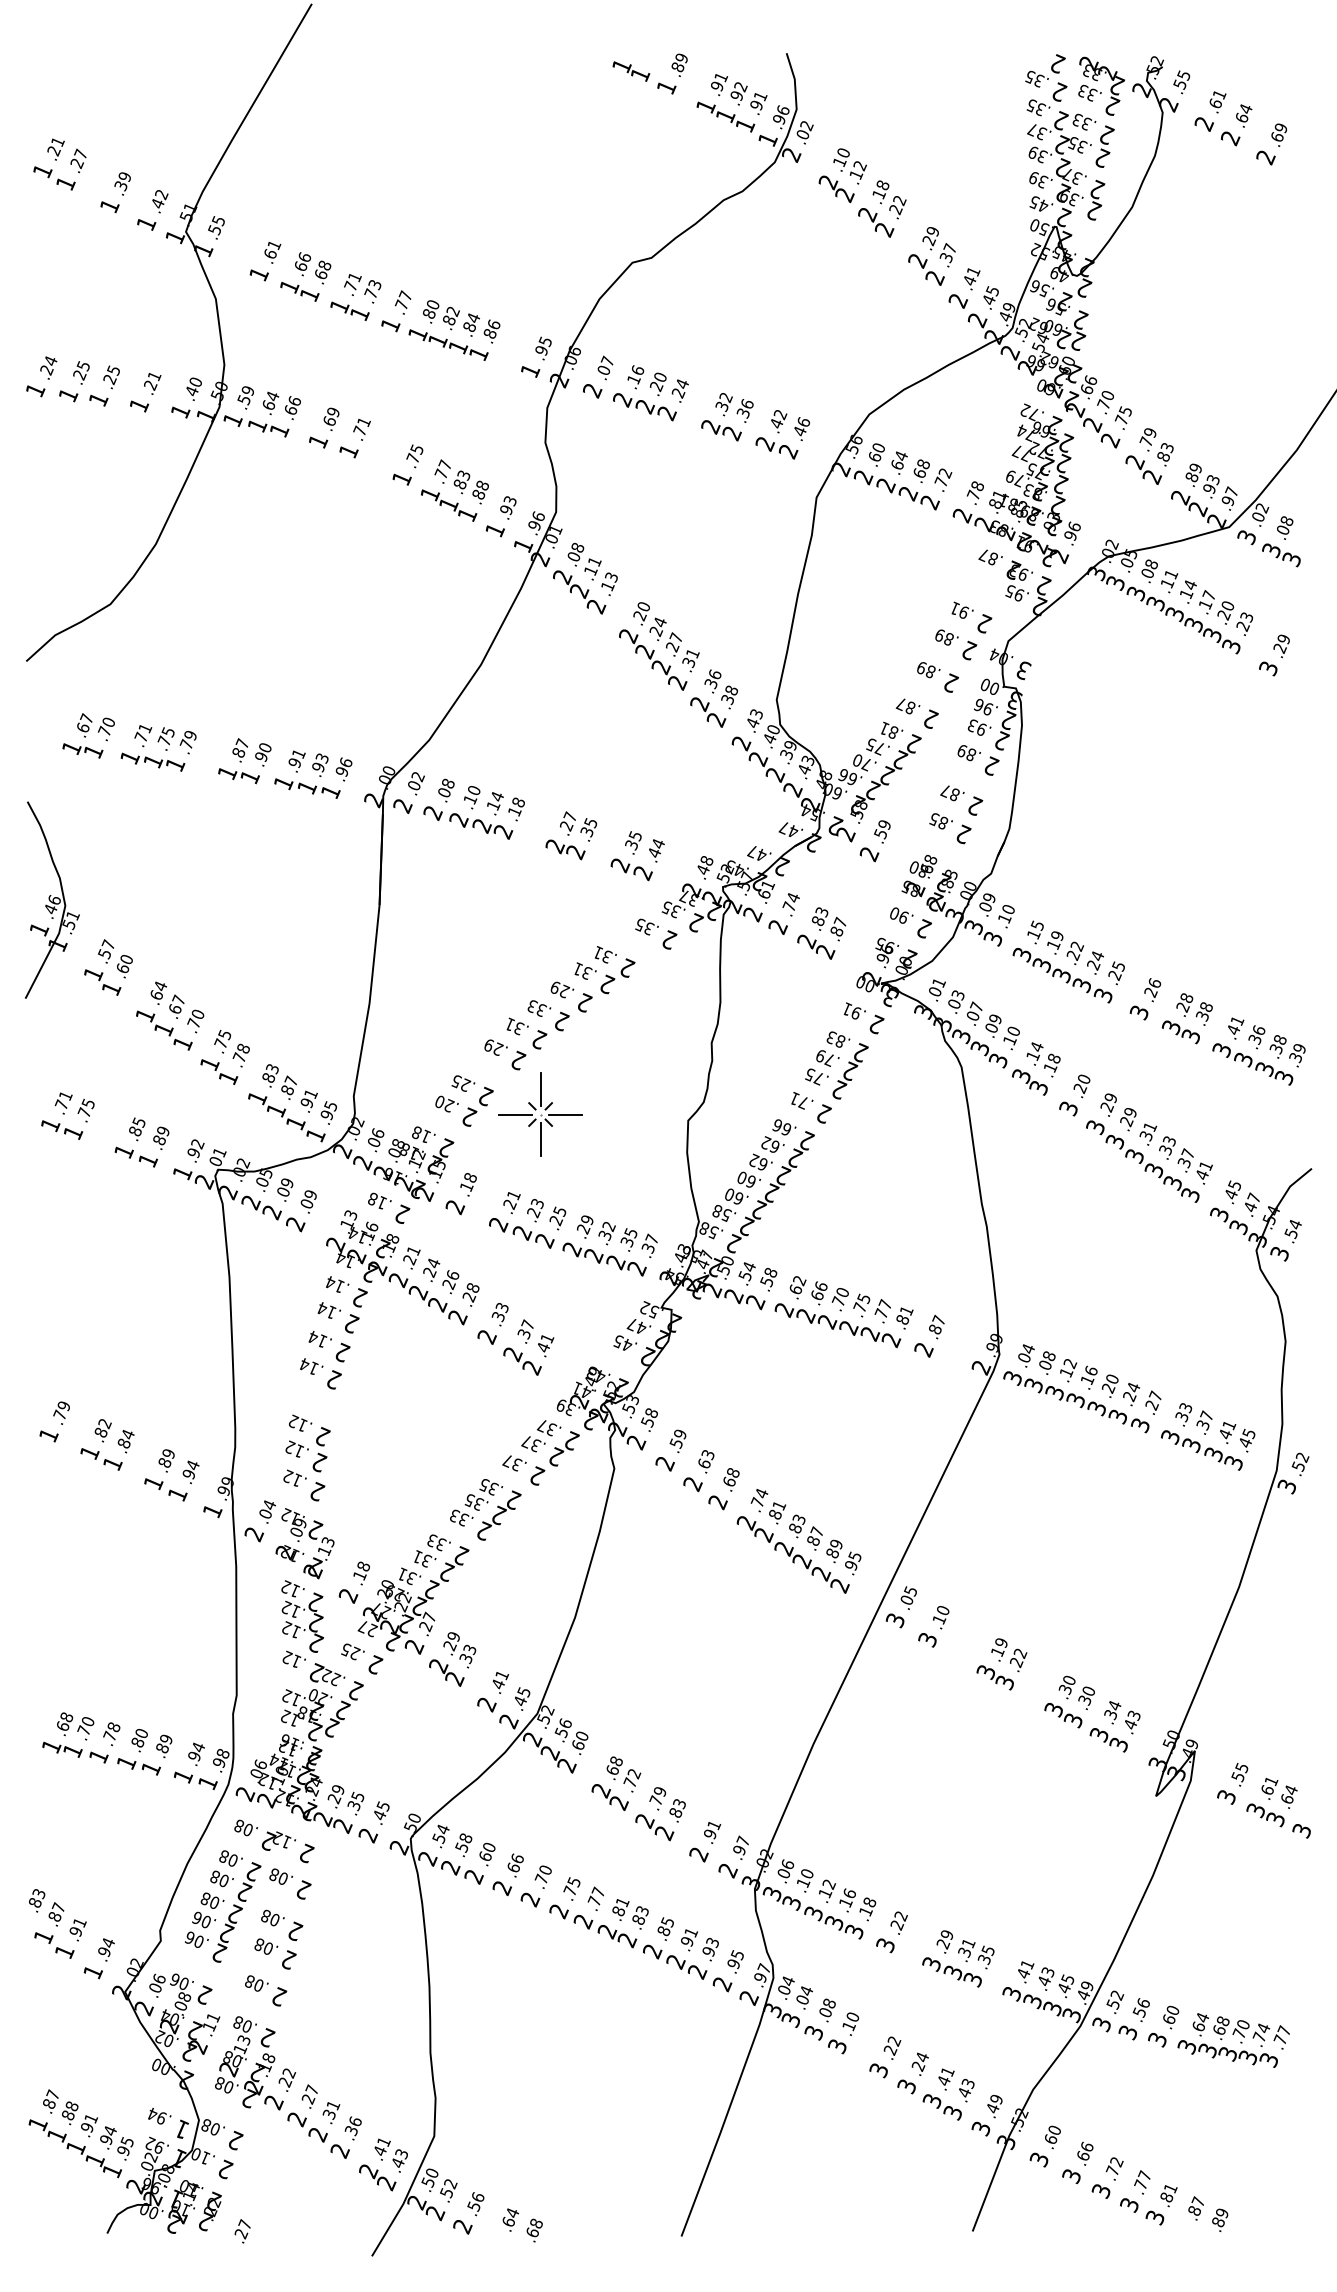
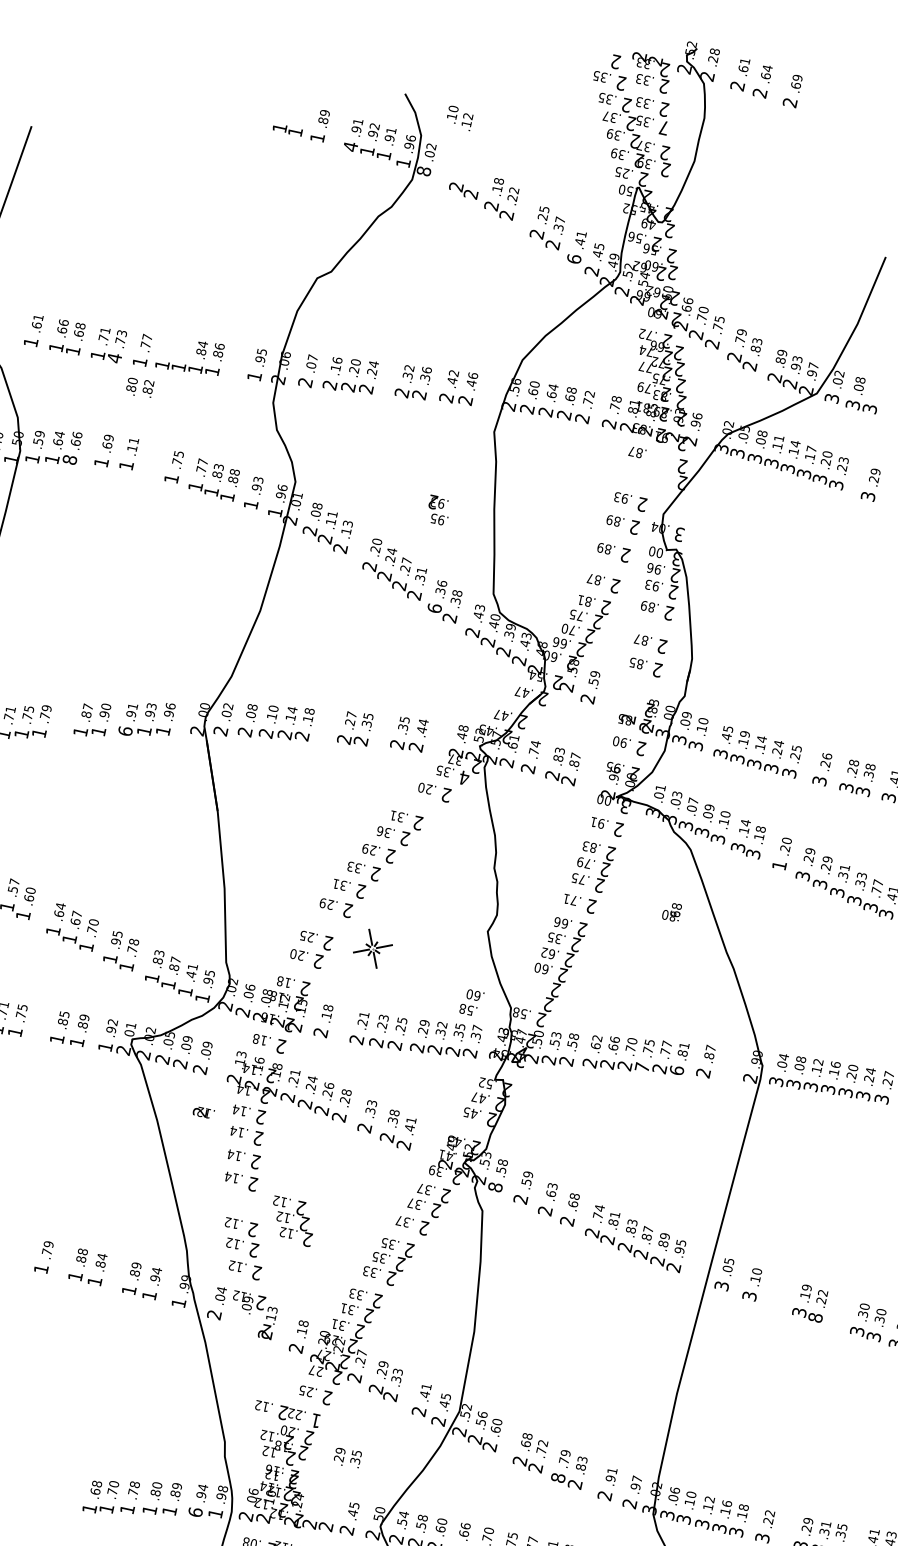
text: (1181, 80) -> (713, 56), .55 -> .28
text: (705, 106) -> (350, 146), 1 -> 4
text: (791, 155) -> (424, 171), 2 -> 8
text: (1102, 158) -> (664, 128), 2 -> 7
text: (849, 166) -> (460, 118), moved
text: (1044, 205) -> (626, 172), .45 -> .25
text: (932, 231) -> (544, 209), .29 -> .25
text: (958, 300) -> (574, 258), 2 -> 6
text: (359, 314) -> (114, 358), 1 -> 4
text: (441, 315) -> (140, 388), moved
text: (279, 430) -> (70, 460), 1 -> 8
text: (360, 430) -> (132, 448), .71 -> .11
text: (1019, 580) -> (439, 508), moved
text: (955, 608) -> (617, 496), .91 -> .93
text: (699, 704) -> (434, 609), 2 -> 6
text: (283, 782) -> (125, 730), 1 -> 6
text: (923, 866) -> (672, 912), moved
text: (696, 922) -> (464, 777), 2 -> 4
text: (644, 926) -> (425, 788), .35 -> .20
text: (1033, 934) -> (726, 736), .15 -> .45
text: (1075, 951) -> (761, 743), .22 -> .14
text: (577, 968) -> (379, 830), .31 -> .36
text: (220, 1043) -> (115, 941), .75 -> .95
text: (306, 1103) -> (190, 975), .91 -> .41
text: (1068, 1108) -> (779, 865), 3 -> 1
part: (540, 1114) -> (372, 948), size x0.6
text: (770, 1144) -> (554, 937), .62 -> .35
text: (1183, 1162) -> (875, 890), .37 -> .77
text: (730, 1204) -> (471, 1001), moved
text: (748, 1267) -> (556, 1035), .54 -> .53
text: (527, 1324) -> (394, 1112), .37 -> .38
text: (848, 1327) -> (642, 1067), 2 -> 7
text: (891, 1340) -> (677, 1070), 2 -> 6
text: (104, 1423) -> (82, 1251), .82 -> .88
text: (636, 1442) -> (495, 1187), 2 -> 8
text: (289, 1553) -> (203, 1112), moved
text: (302, 1616) -> (293, 1220), moved
text: (1004, 1682) -> (815, 1317), 3 -> 8
text: (356, 1690) -> (316, 1420), 2 -> 1
text: (183, 1776) -> (195, 1512), 1 -> 6
text: (345, 1800) -> (347, 1458), moved
text: (644, 1821) -> (558, 1478), 2 -> 8

